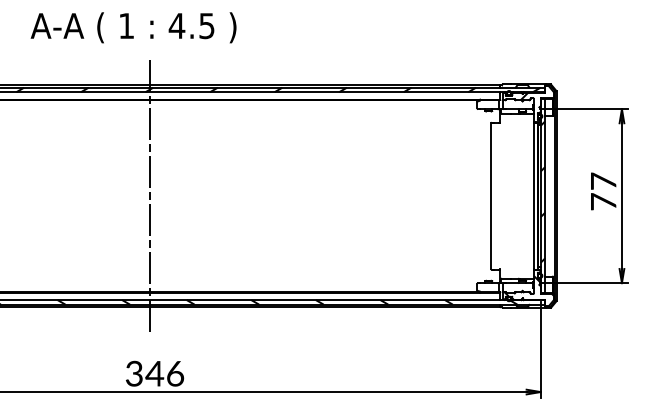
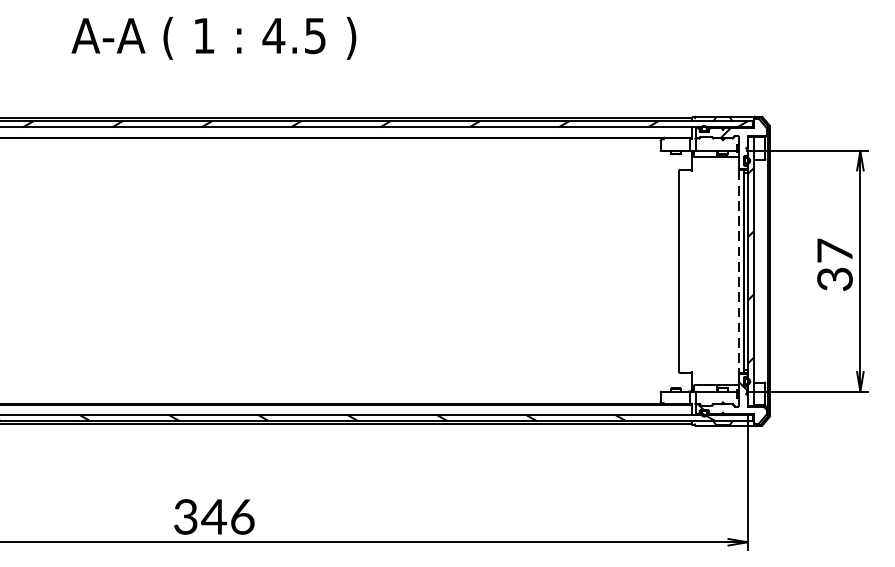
text: (133, 27) -> (213, 37), moved
line: (149, 196) -> (206, 271), removed
line: (533, 196) -> (738, 271), solid -> dashed
text: (603, 201) -> (834, 278), 77 -> 37

